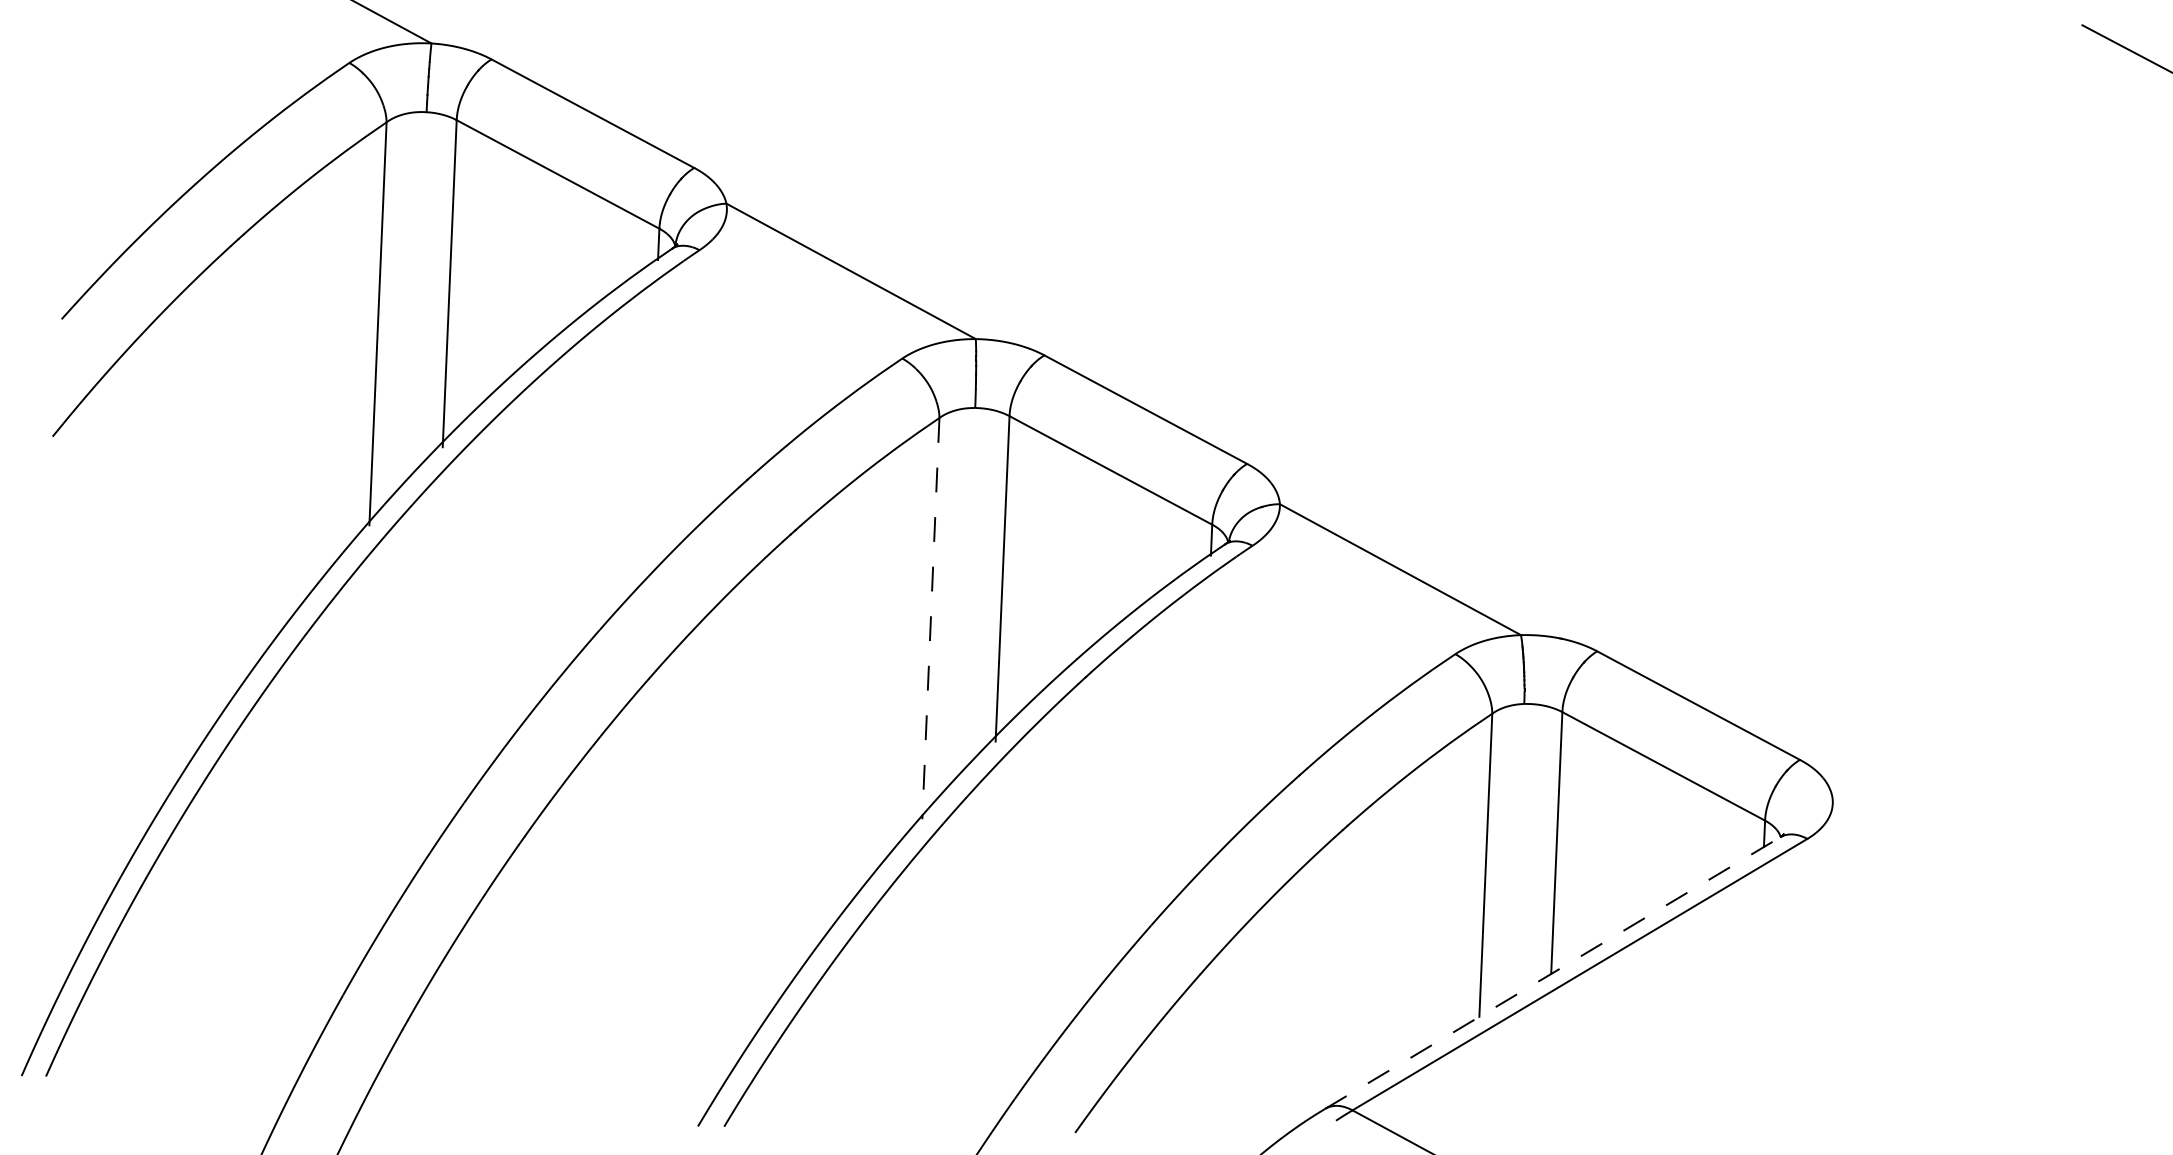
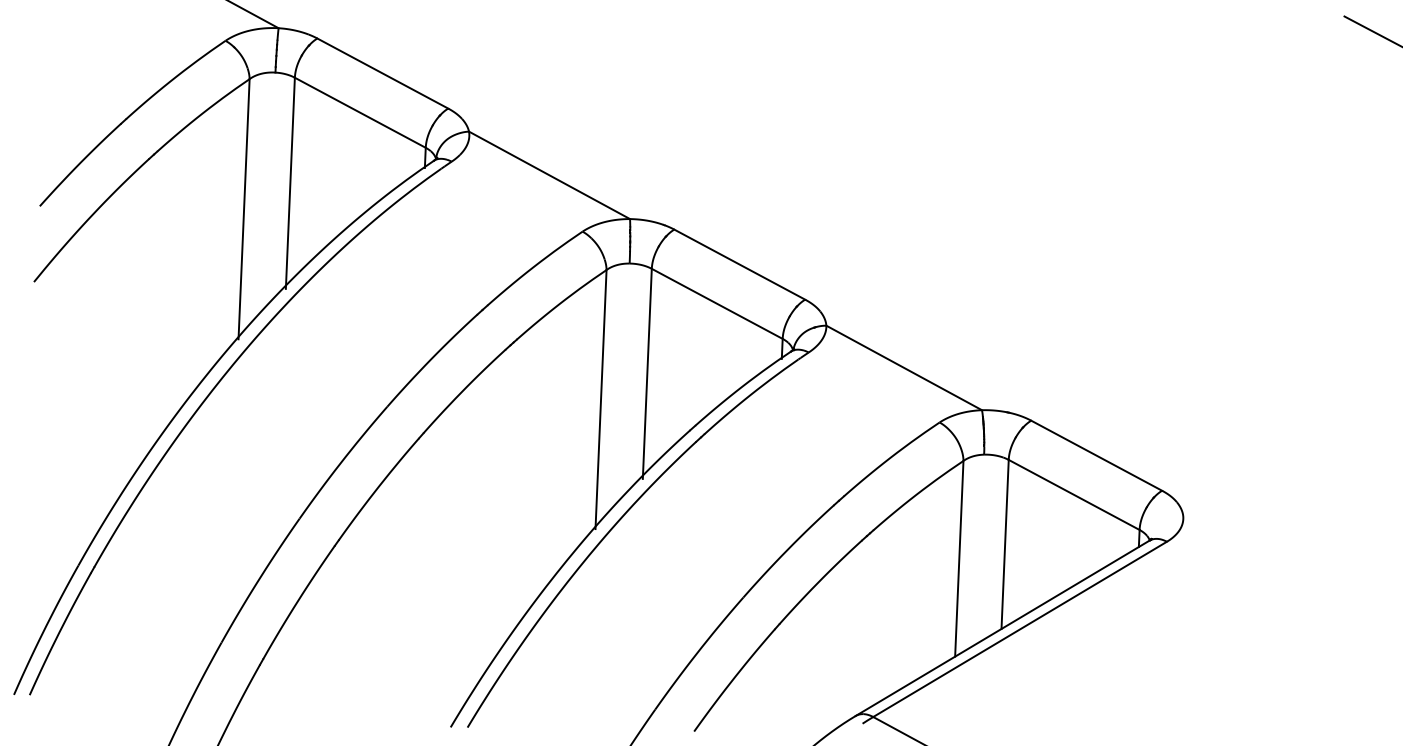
line: (931, 618) -> (601, 399), dashed -> solid
line: (1552, 973) -> (1002, 628), dashed -> solid

